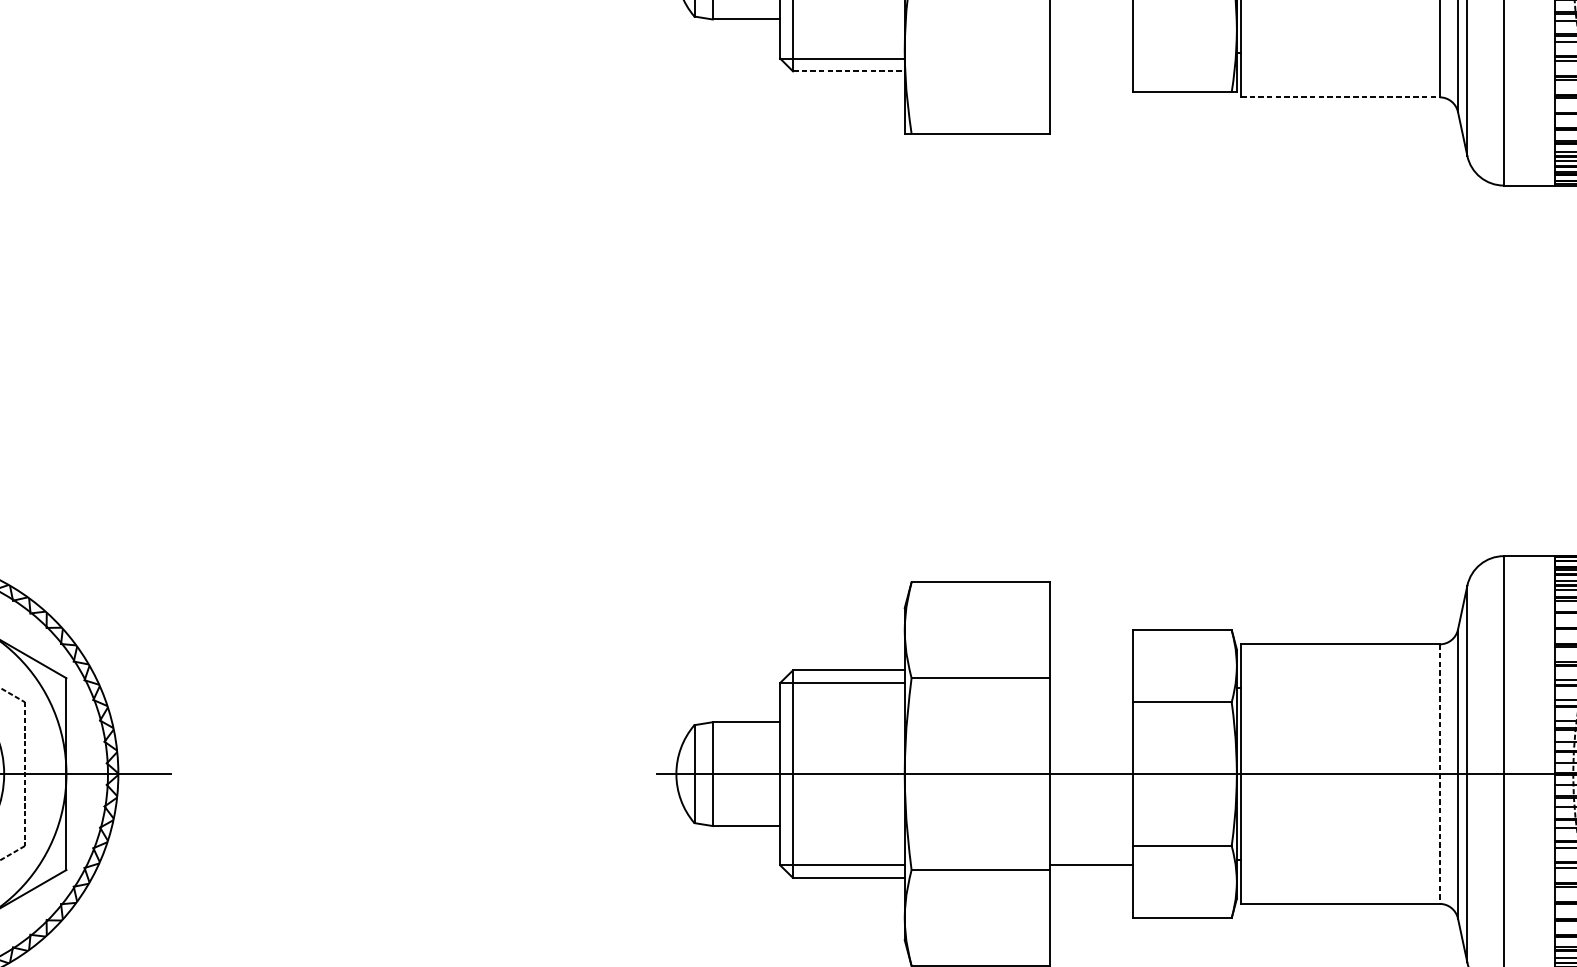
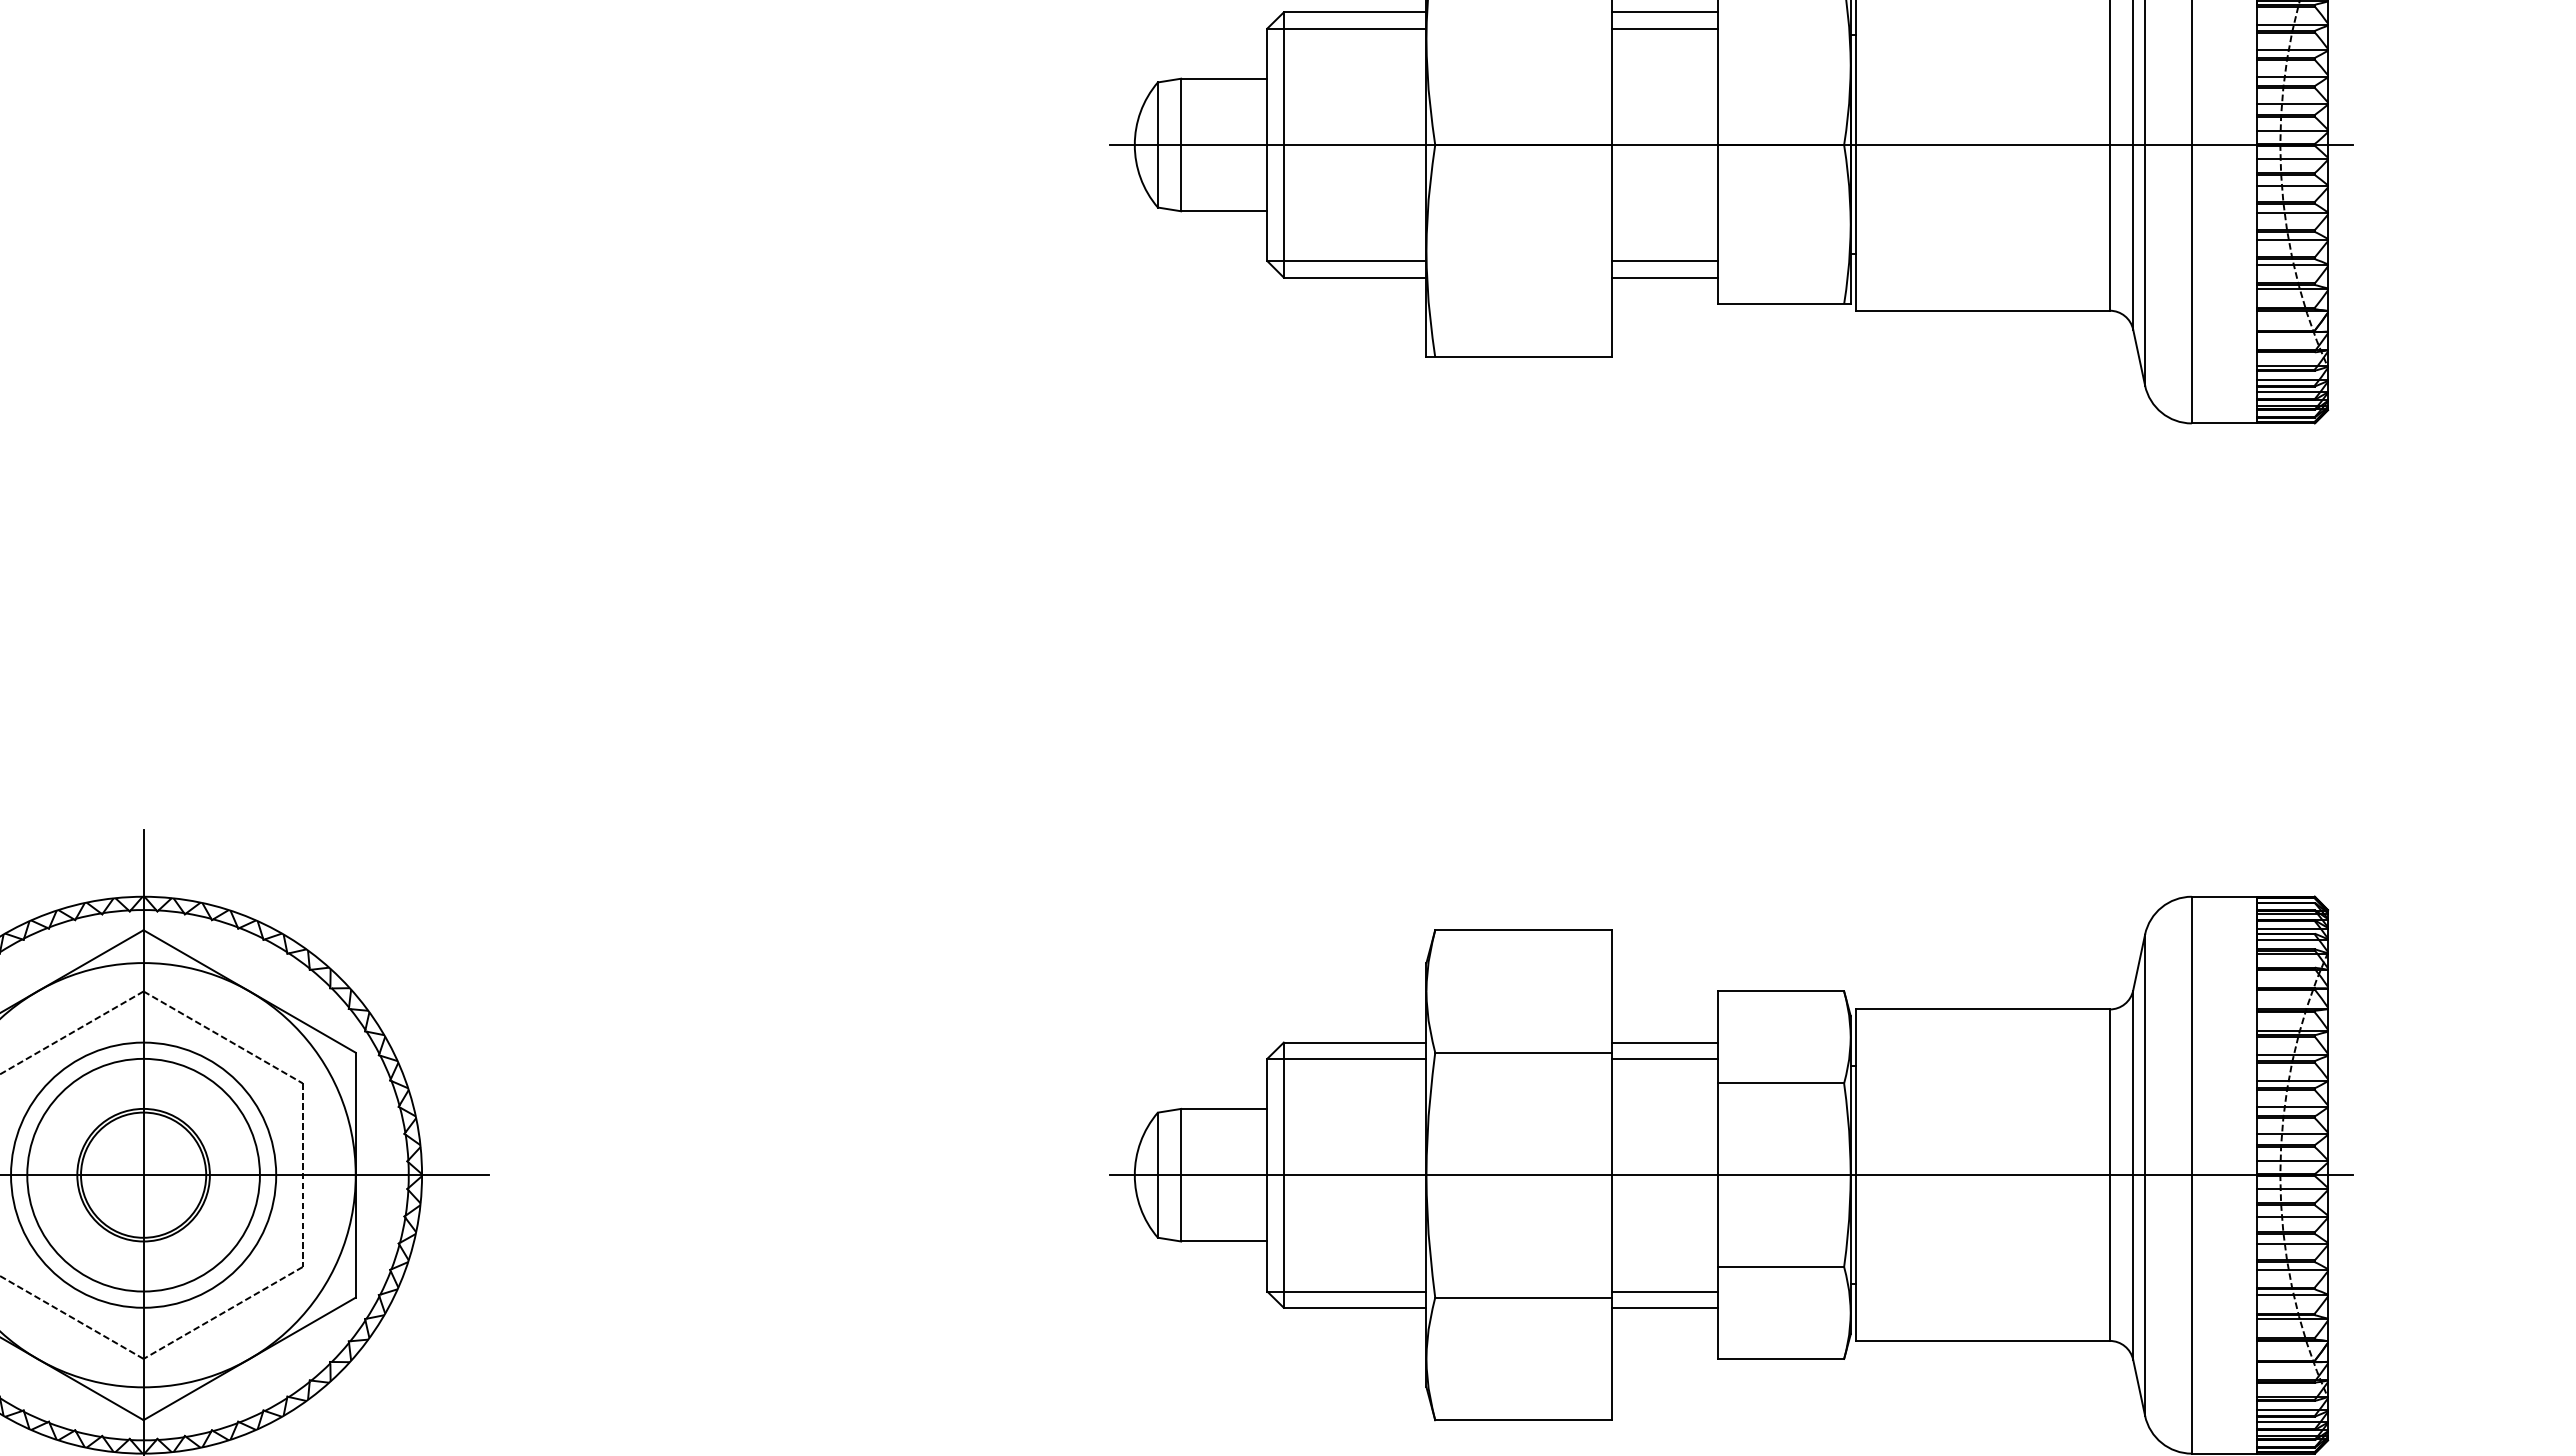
line: (1091, 58) -> (1665, 261), added
line: (849, 71) -> (1355, 277), dashed -> solid
line: (1091, 71) -> (1665, 277), added
line: (1340, 97) -> (1982, 310), dashed -> solid
line: (1091, 670) -> (1665, 1042), added
line: (1091, 682) -> (1665, 1058), added
line: (1439, 774) -> (2109, 1175), dashed -> solid
line: (1091, 877) -> (1665, 1307), added

